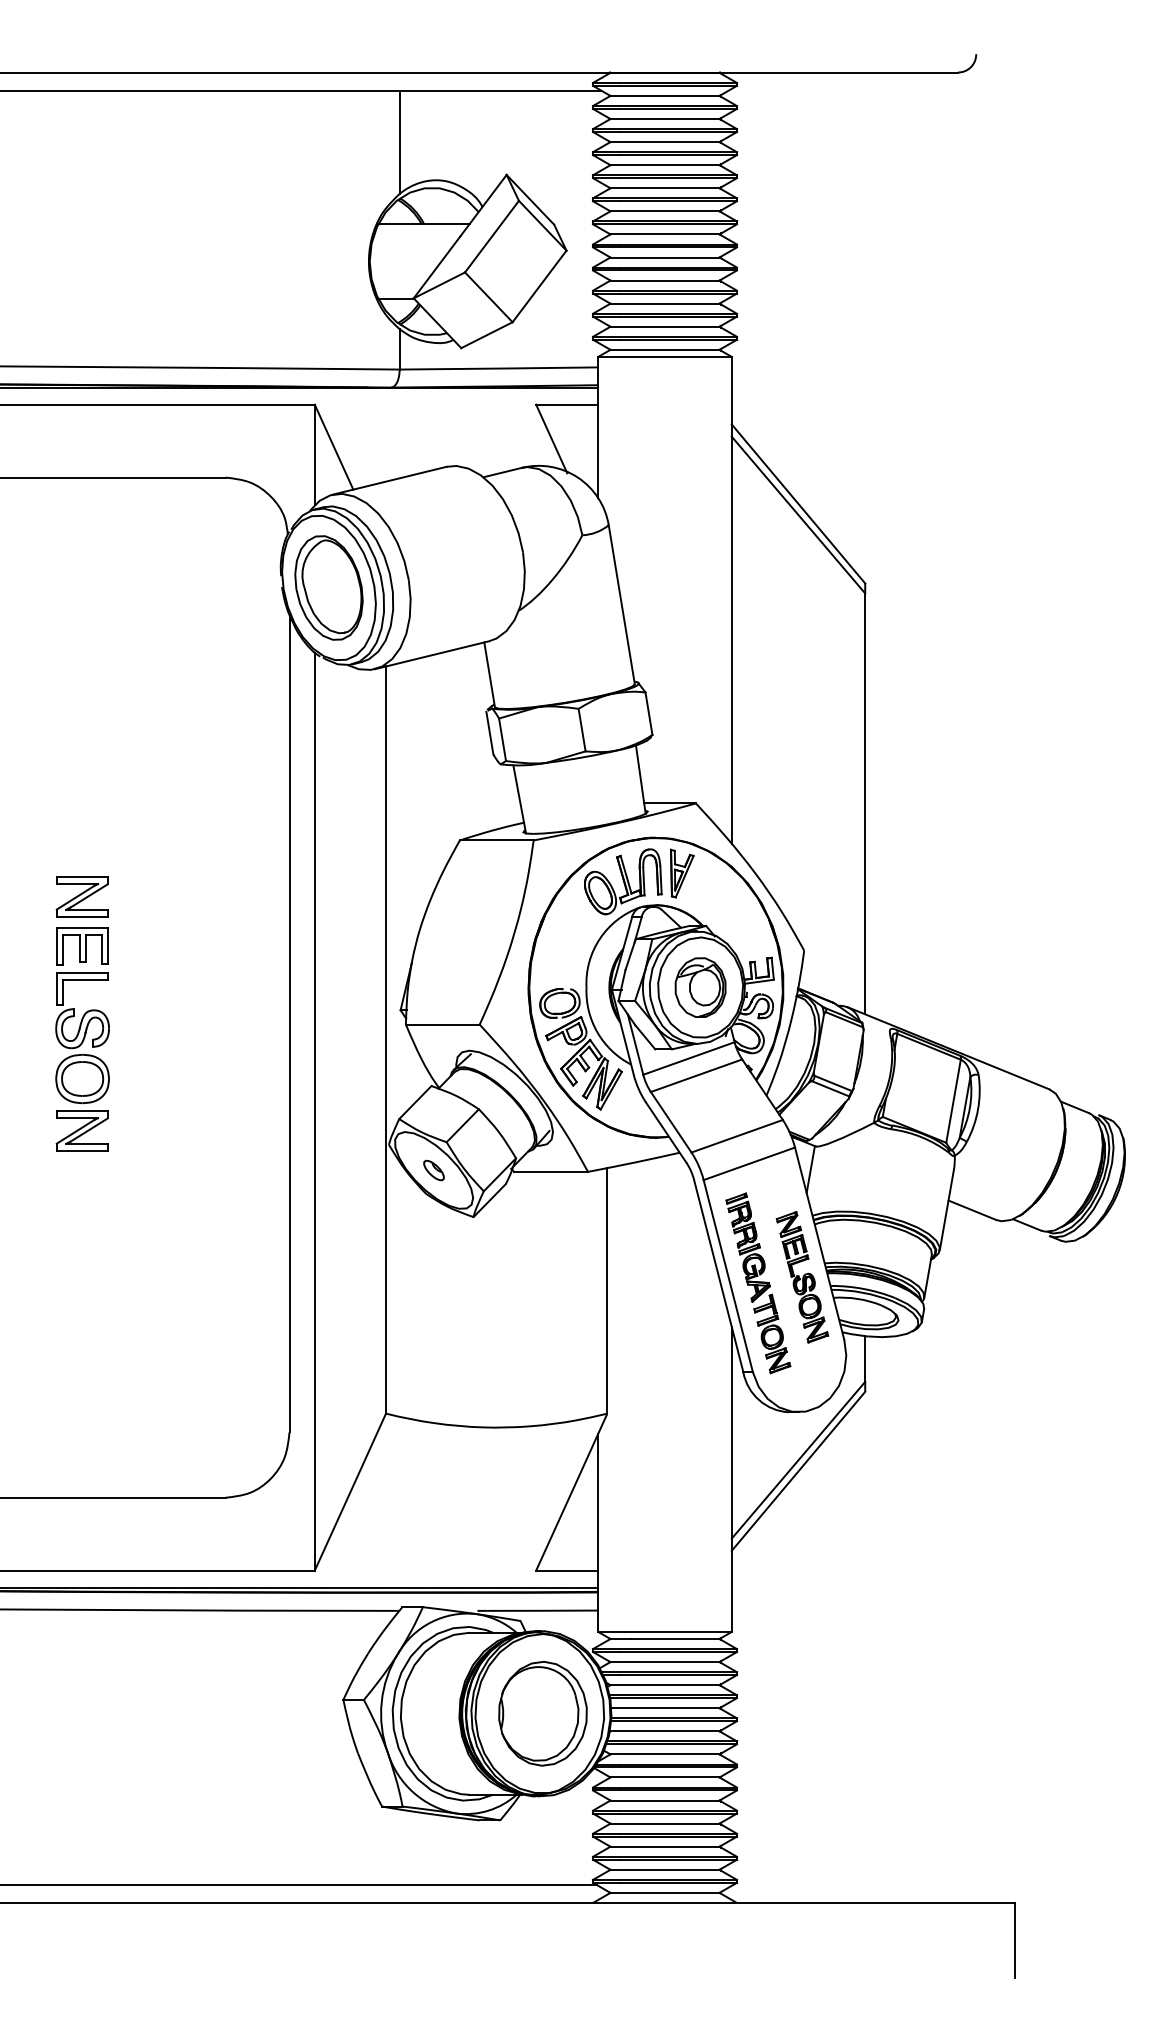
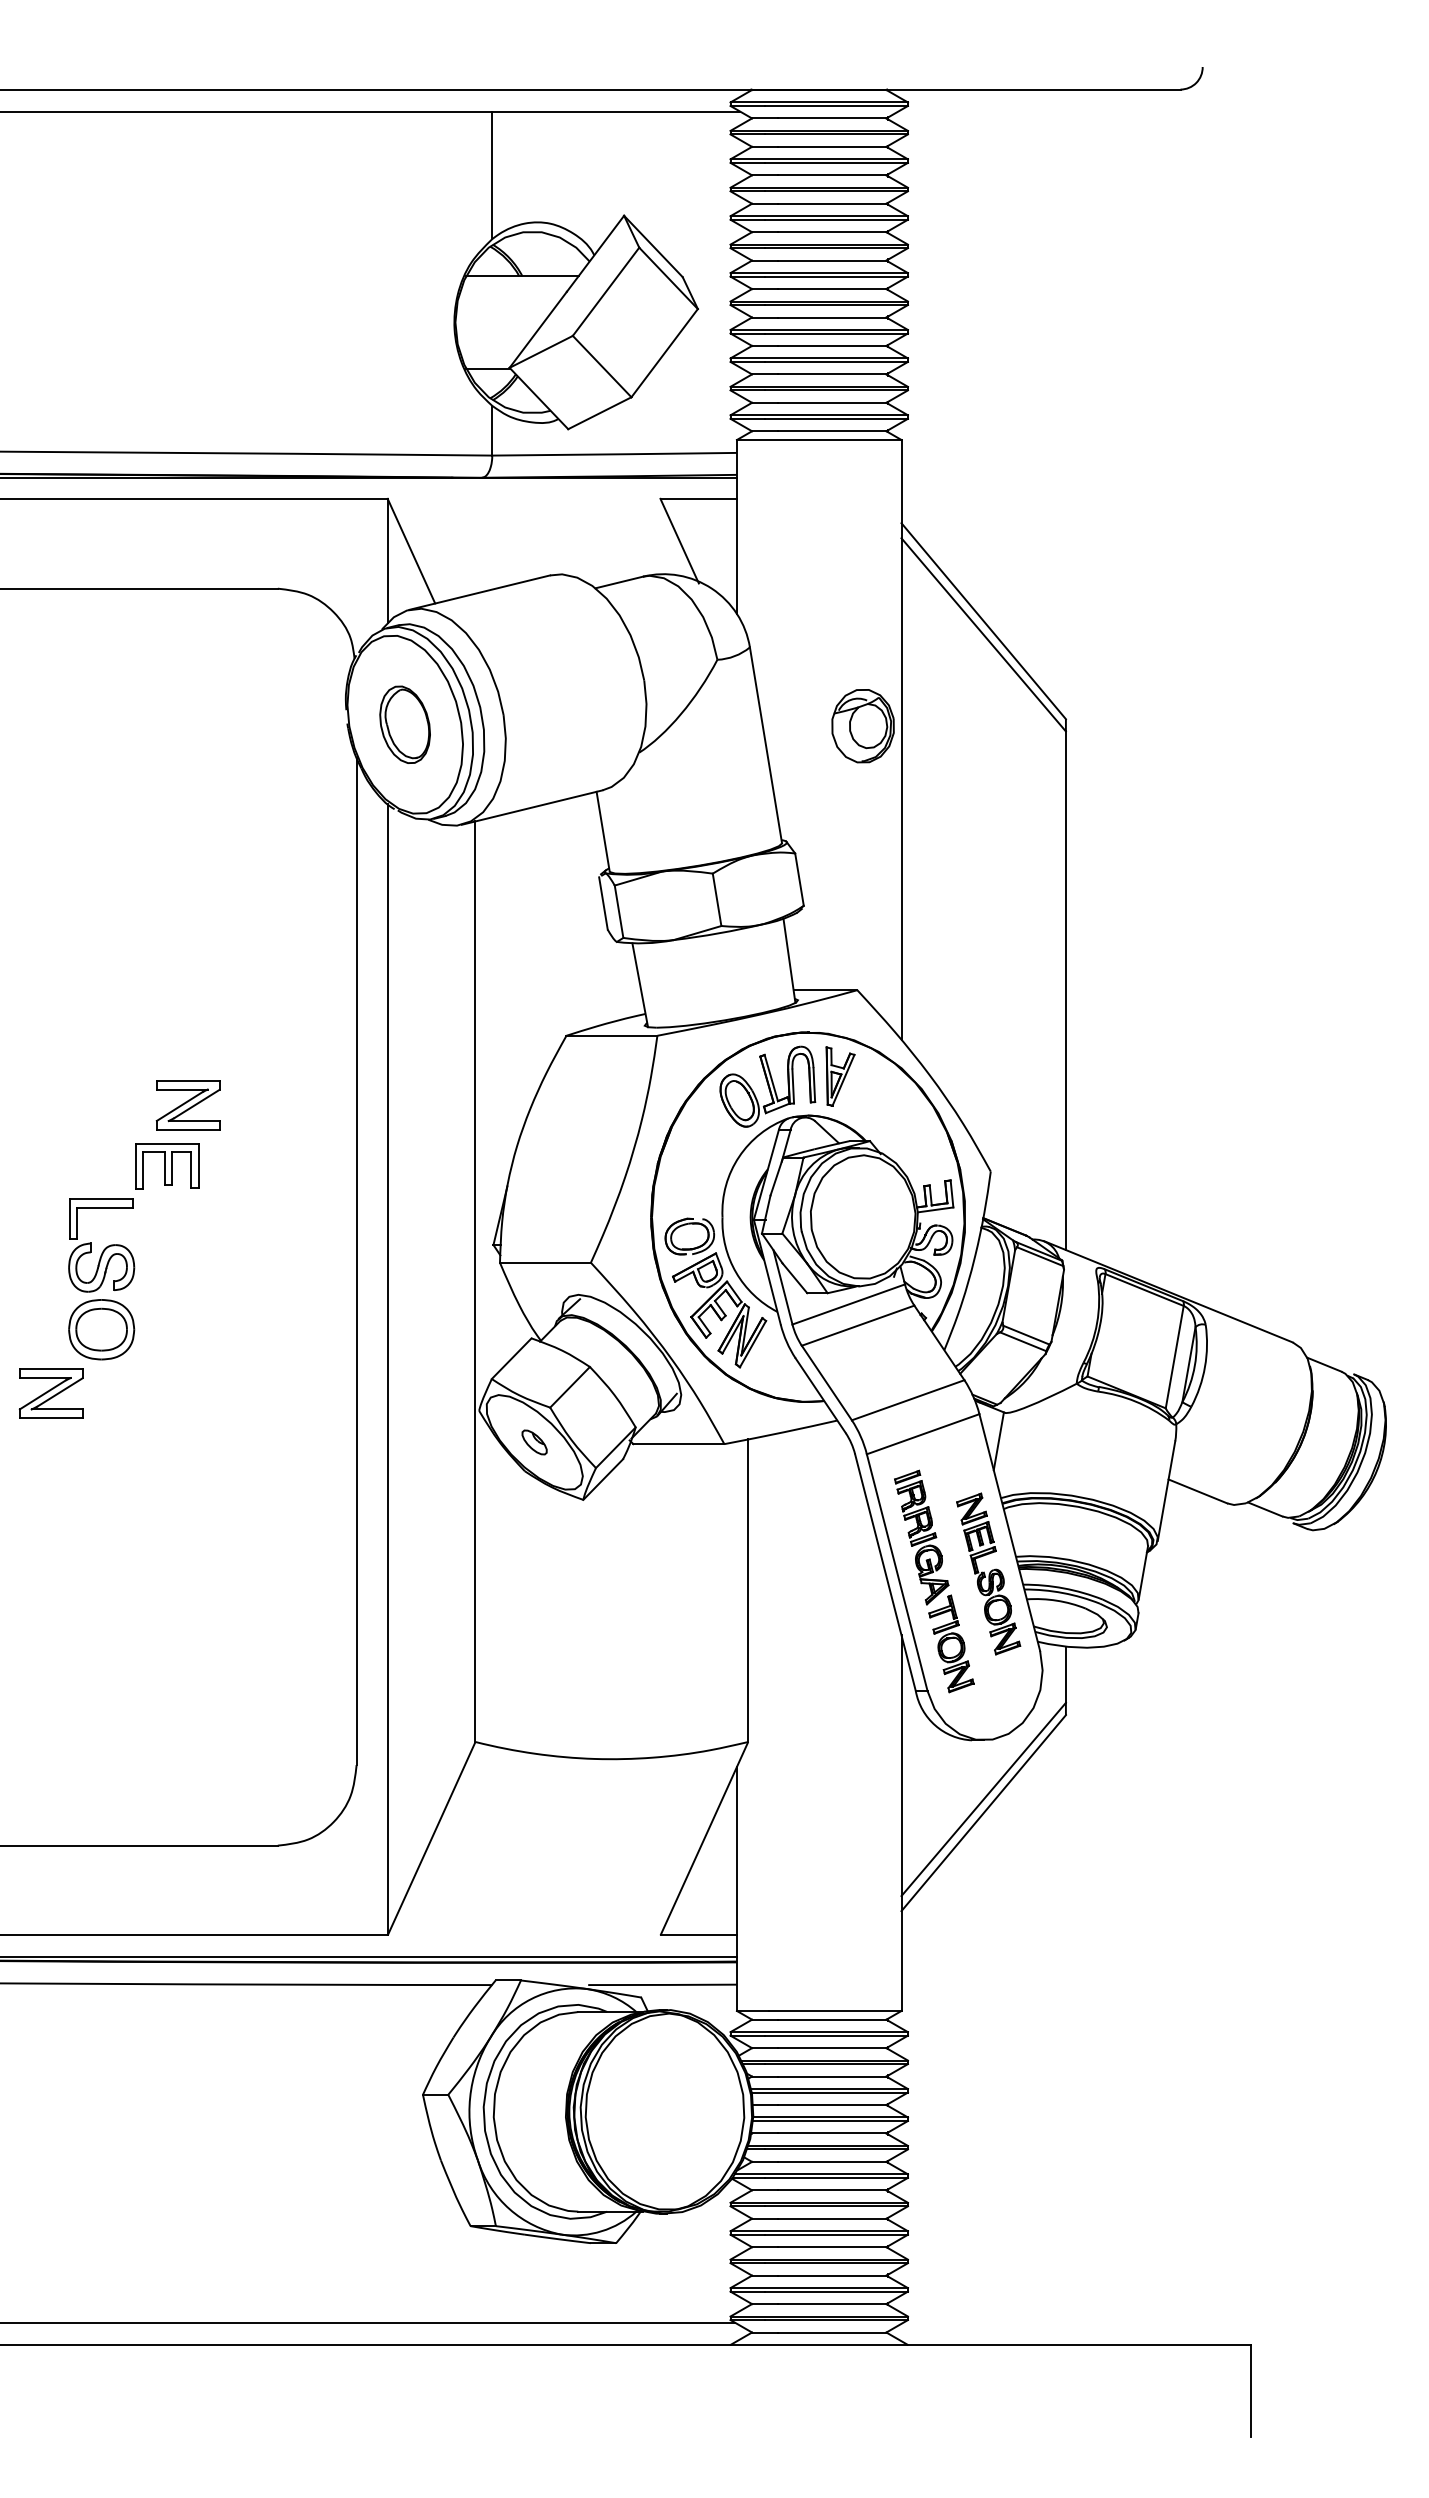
part: (328, 587) -> (404, 724), size x0.6
part: (81, 897) -> (187, 1105), moved
part: (82, 946) -> (167, 1166), moved
part: (700, 987) -> (862, 726), moved
part: (81, 1130) -> (50, 1393), moved
part: (542, 1713) -> (668, 2111), removed

